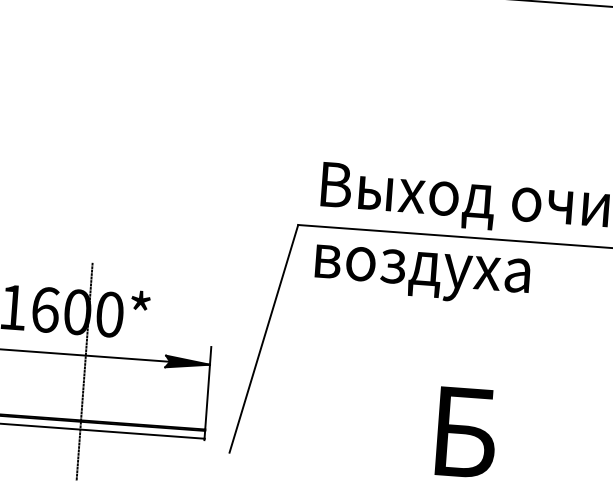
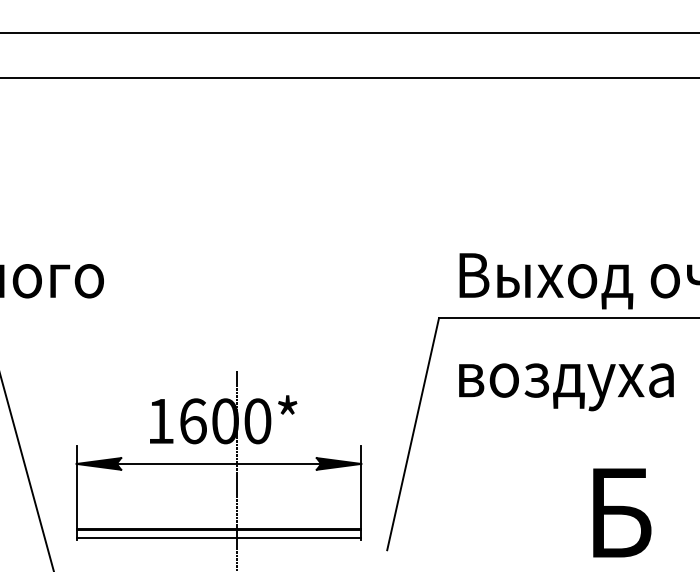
text: (422, 275) -> (566, 387), moved

